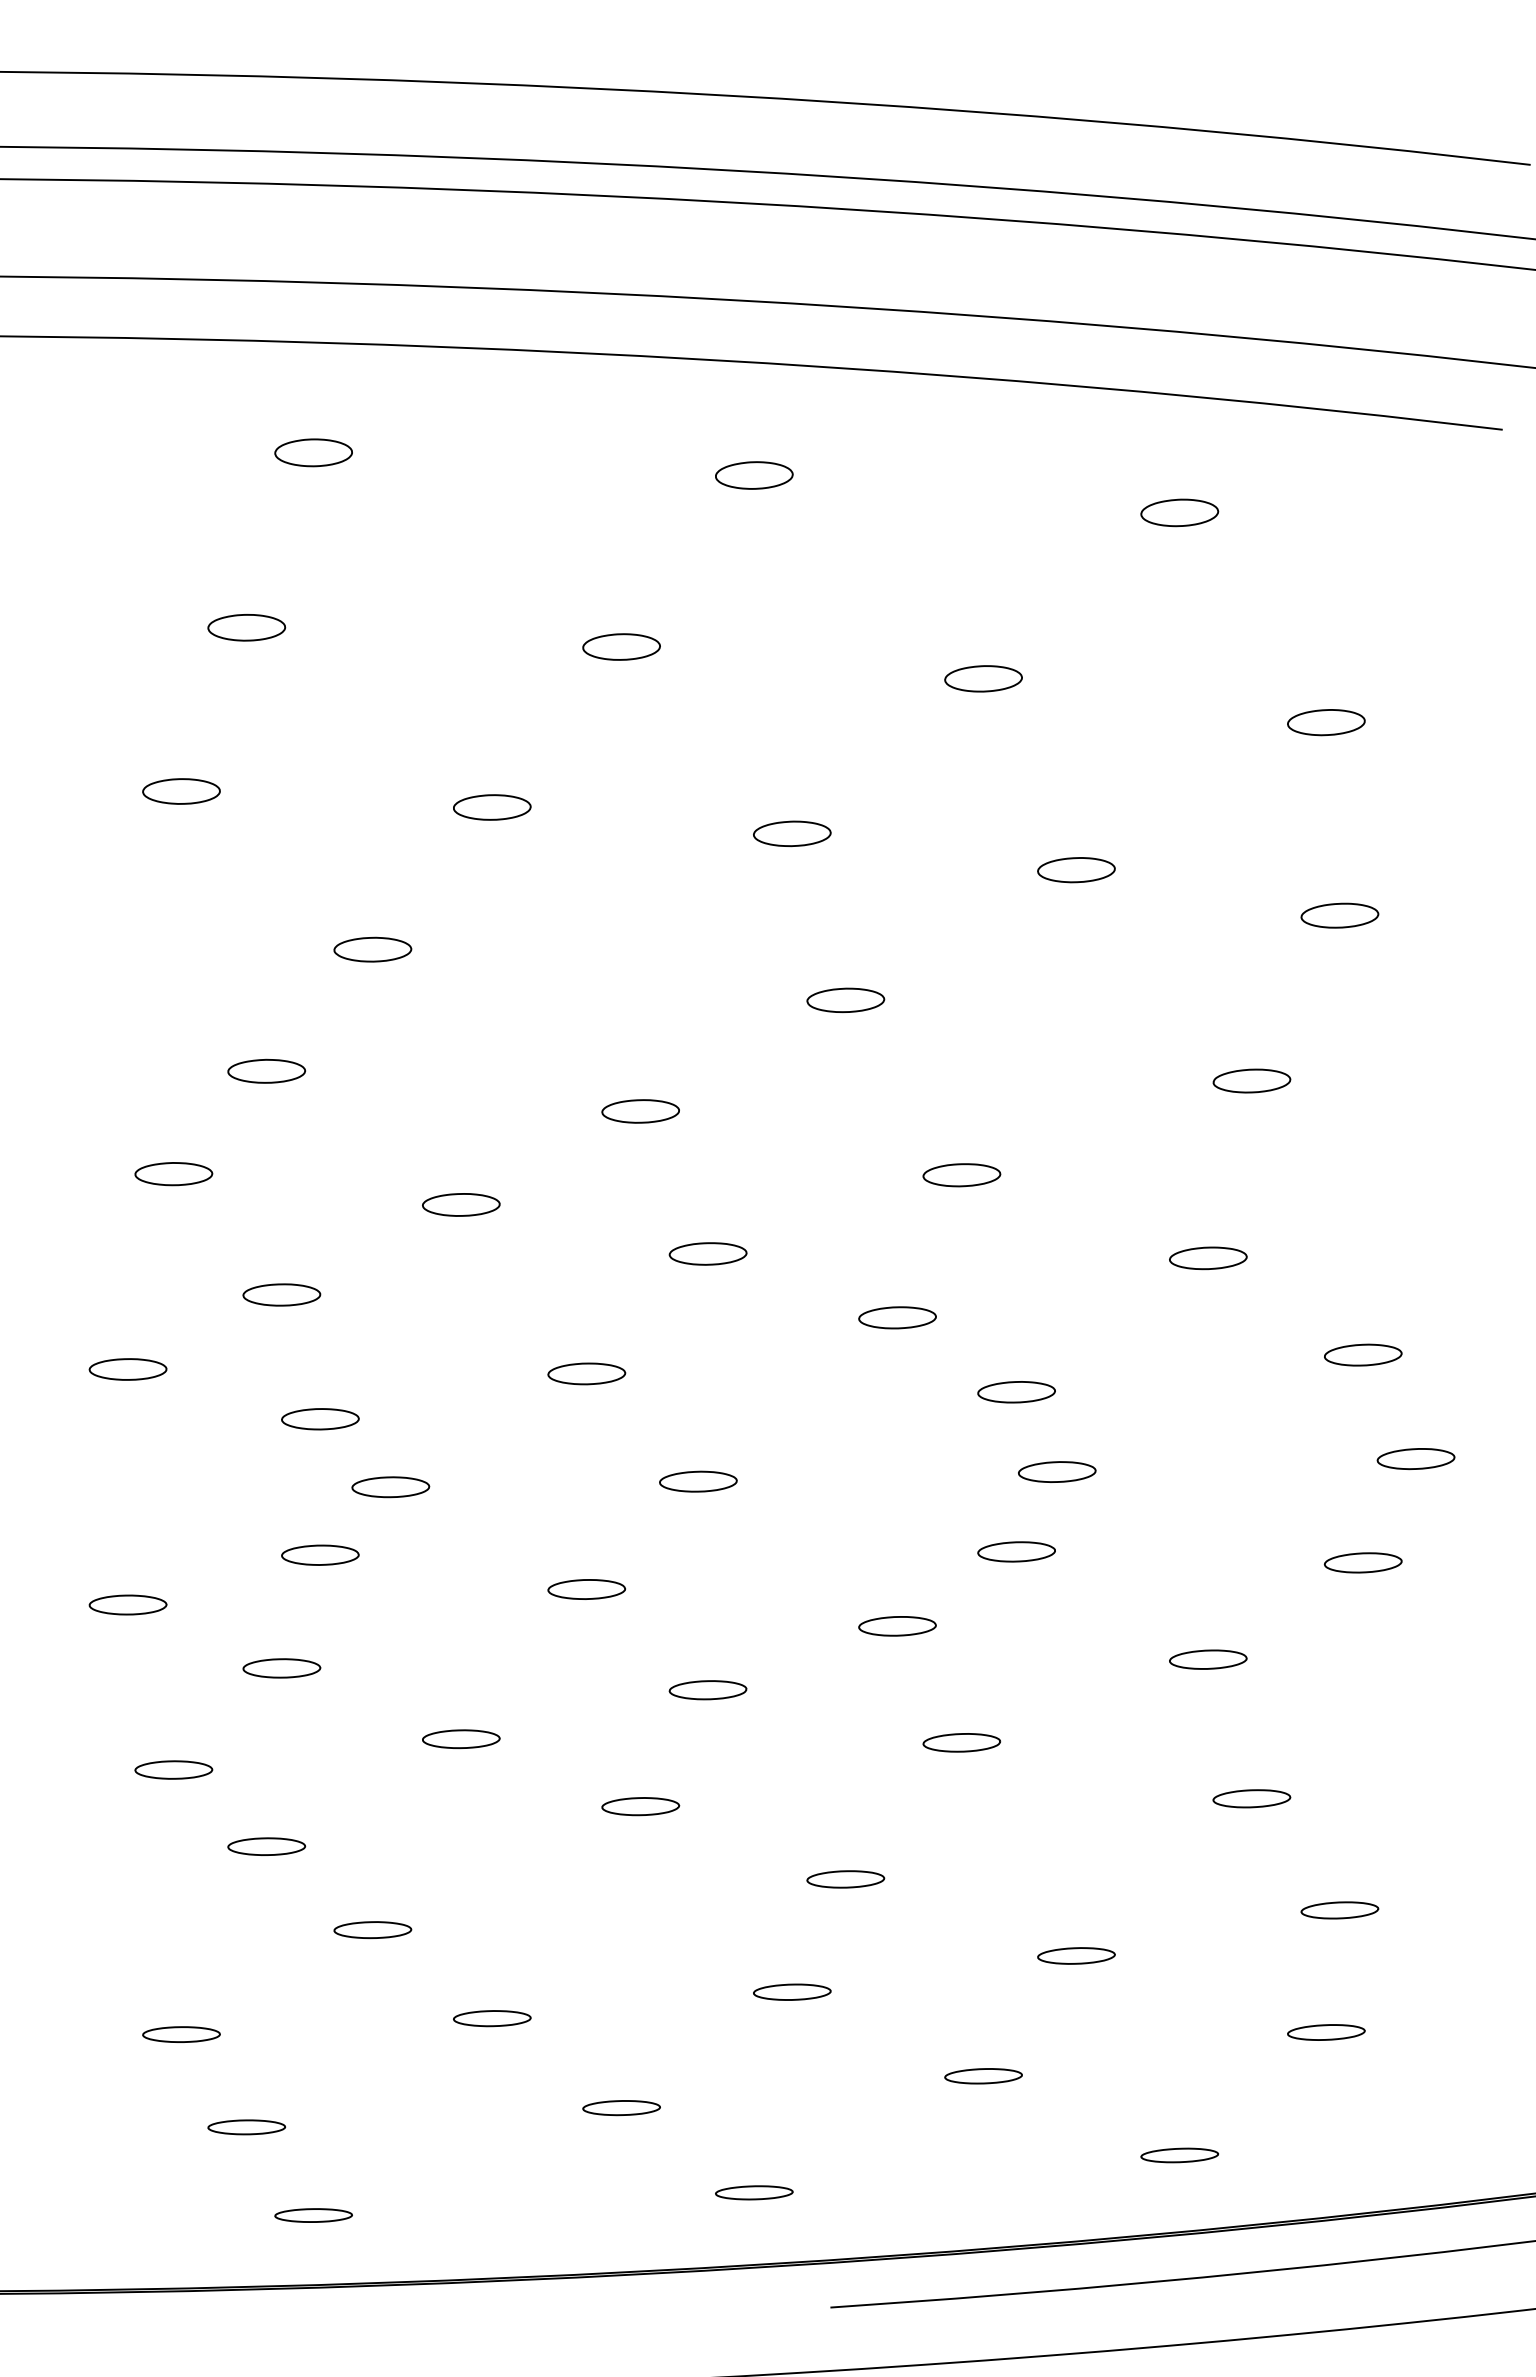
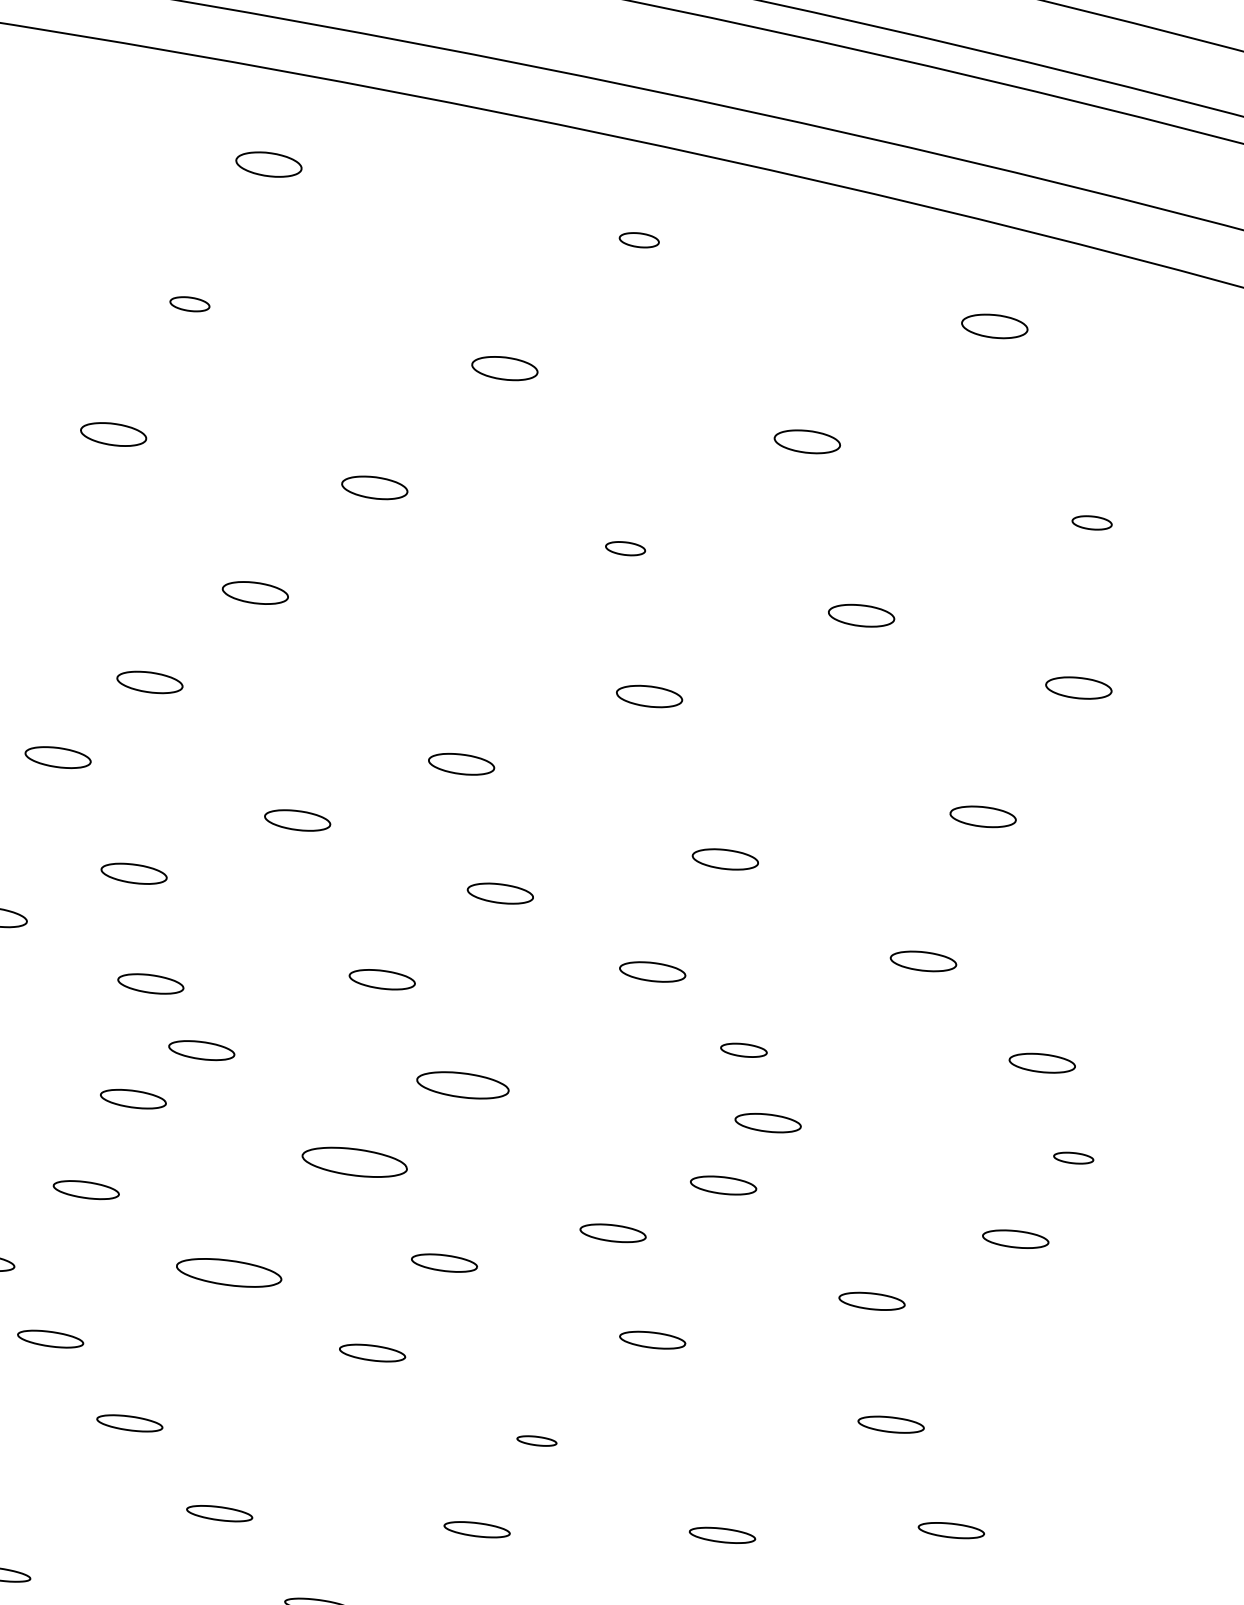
part: (754, 475) -> (639, 240), size x0.6
part: (246, 627) -> (189, 303), size x0.6
part: (1326, 722) -> (1092, 522), size x0.6
part: (792, 833) -> (625, 548), size x0.6
part: (1016, 1392) -> (743, 1050), size x0.7
part: (1415, 1459) -> (1073, 1158), size x0.6
part: (698, 1481) -> (463, 1085), size x1.4
part: (586, 1589) -> (354, 1162), size x1.6
part: (461, 1739) -> (229, 1273), size x1.6
part: (845, 1879) -> (536, 1441), size x0.6

